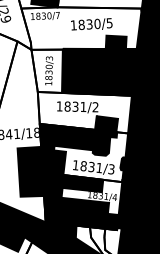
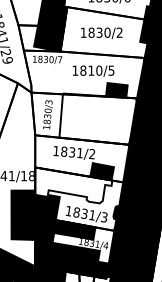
text: (89, 24) -> (91, 70), 1830/5 -> 1810/5
fill: (99, 71) -> (98, 118), removed
fill: (78, 139) -> (73, 185), removed

